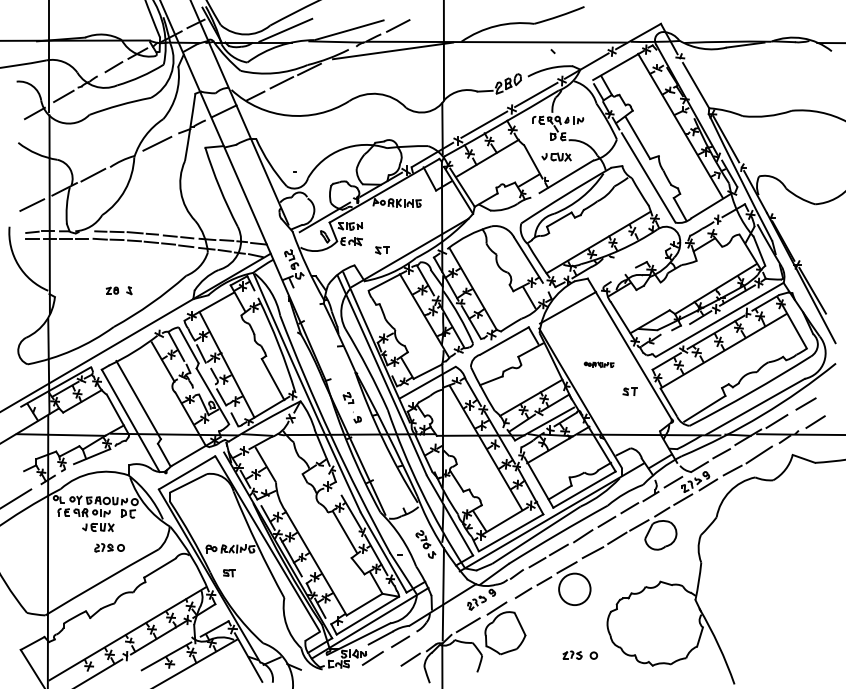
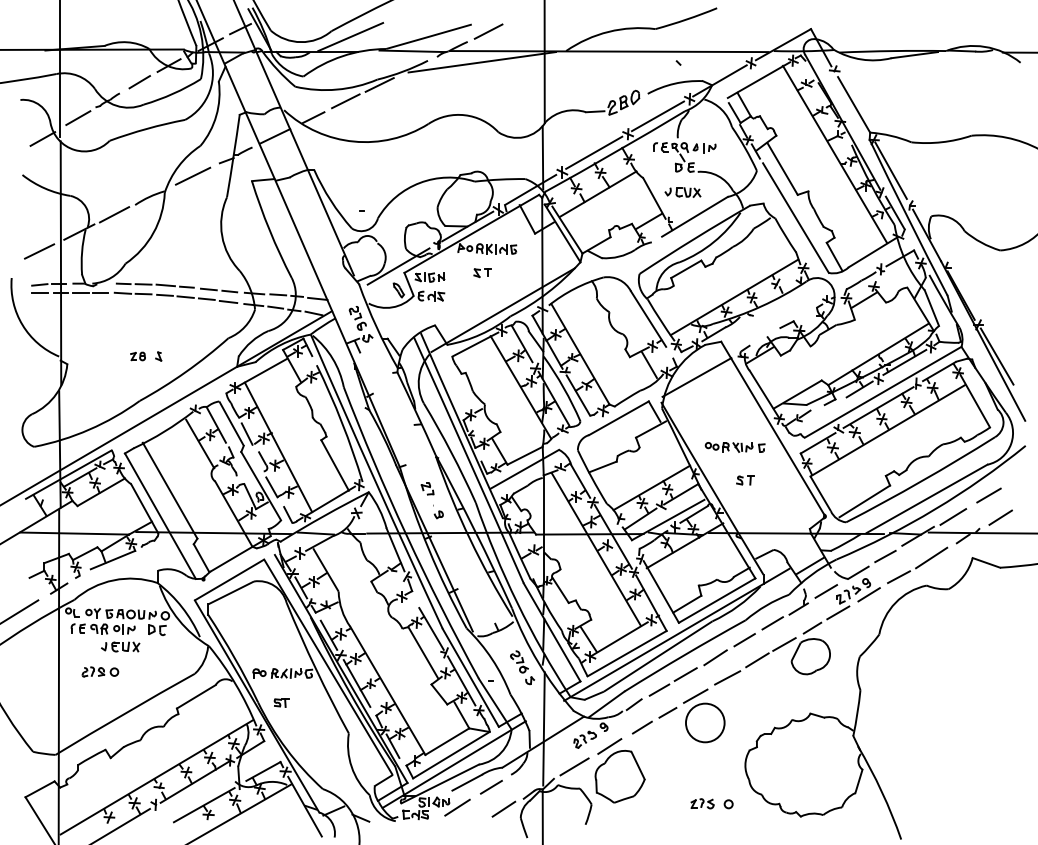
part: (382, 250) -> (482, 273), moved
part: (598, 364) -> (734, 447), size x1.67
part: (630, 391) -> (745, 480), moved
part: (109, 547) -> (100, 671), moved

